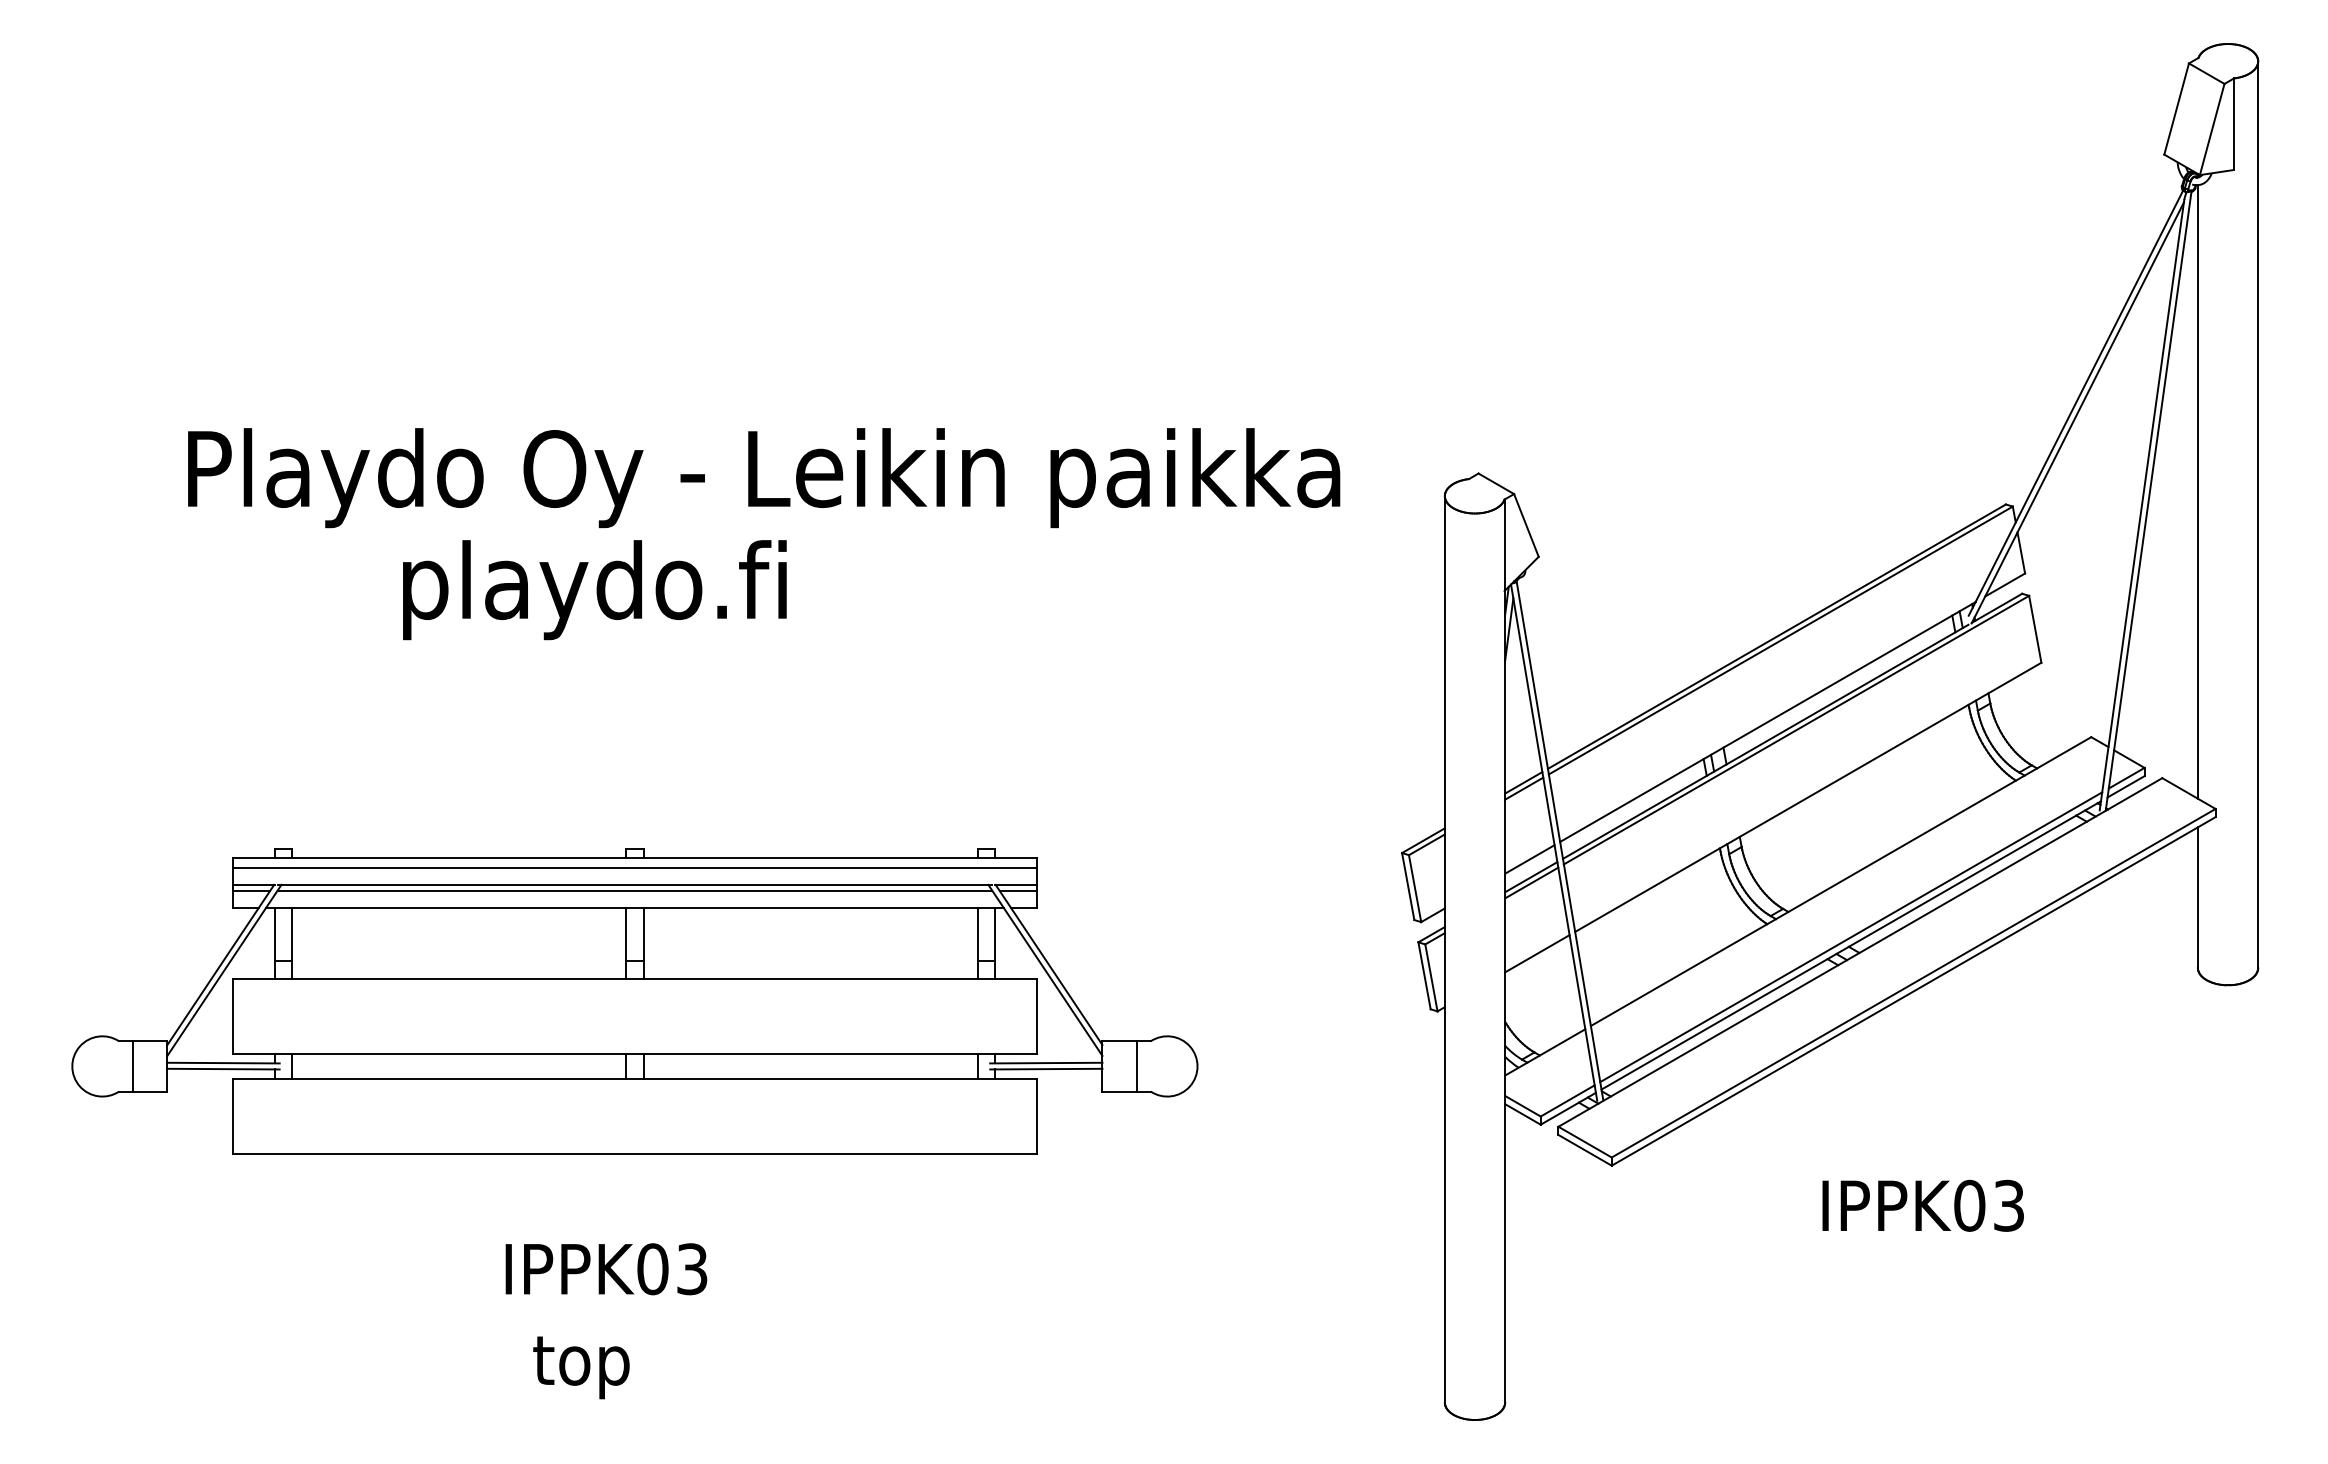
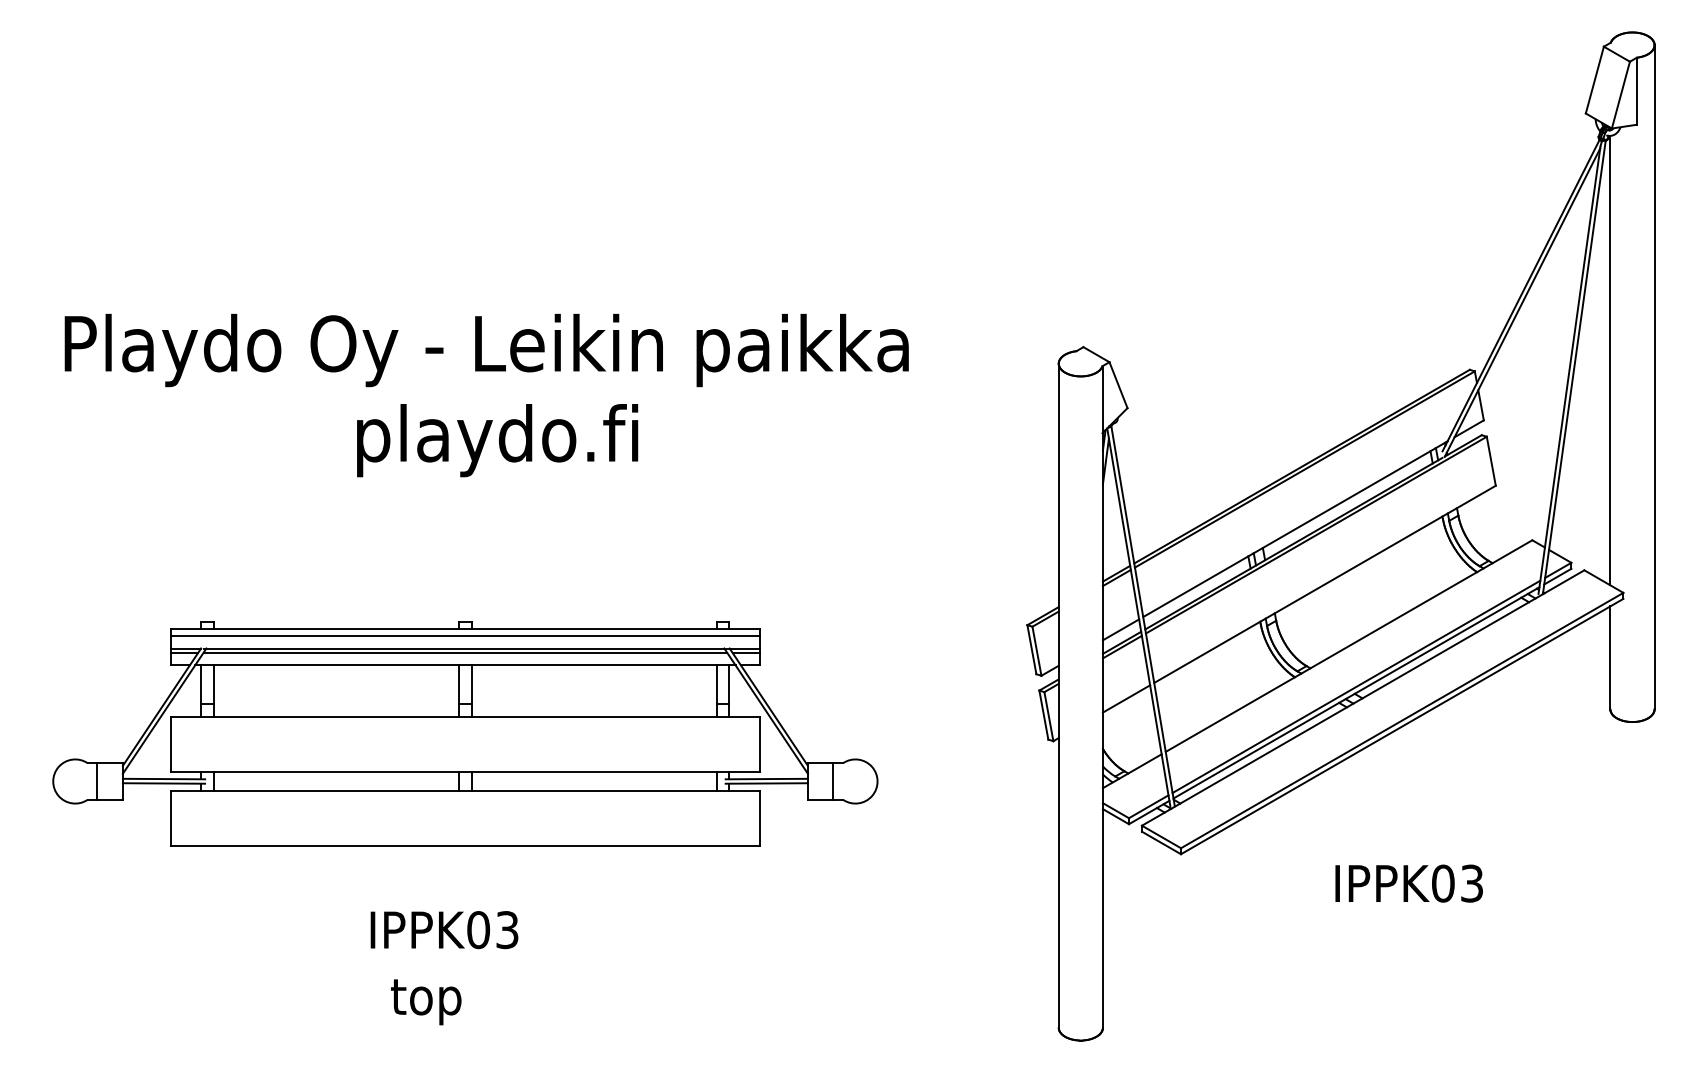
text: (764, 478) -> (487, 350), moved
text: (594, 590) -> (497, 440), moved

